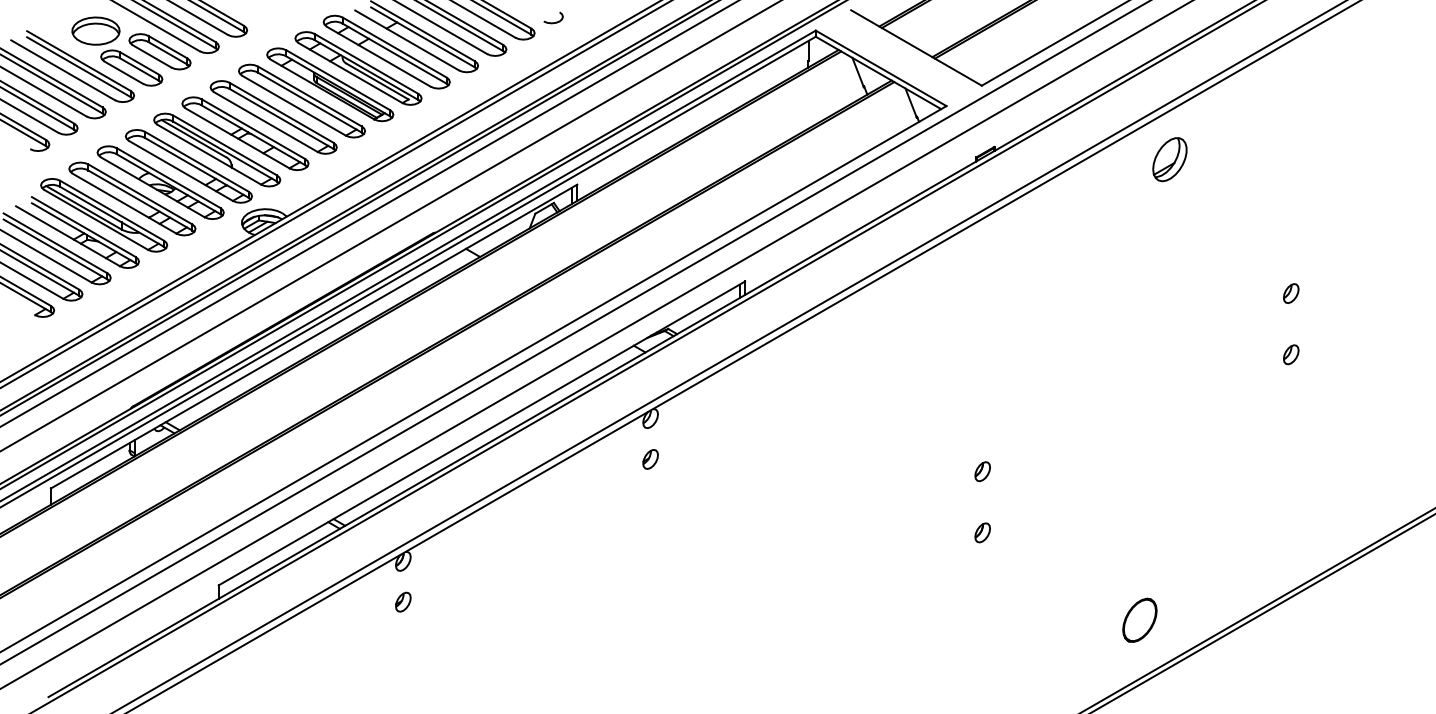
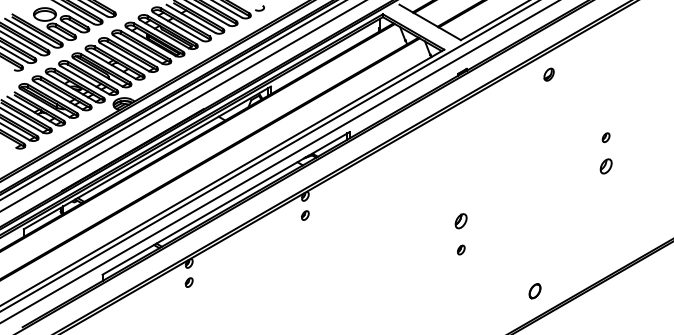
part: (1168, 158) -> (548, 74), size x0.6
part: (1289, 354) -> (605, 166), size x1.6
part: (983, 472) -> (461, 221), size x1.6
part: (1138, 621) -> (534, 291), size x0.7

